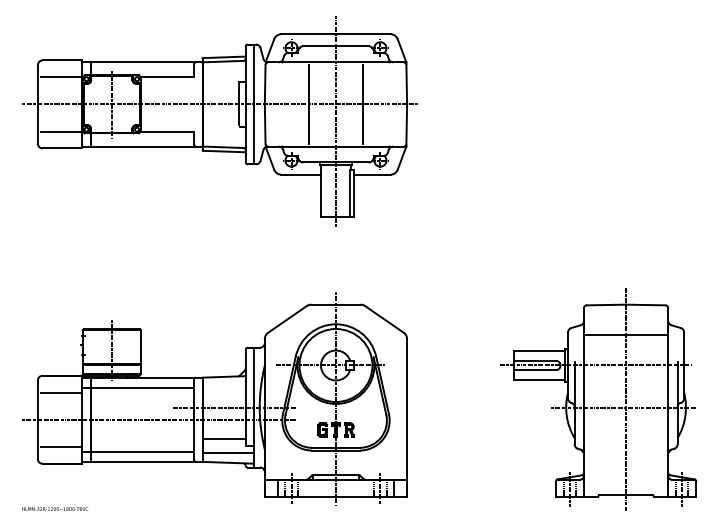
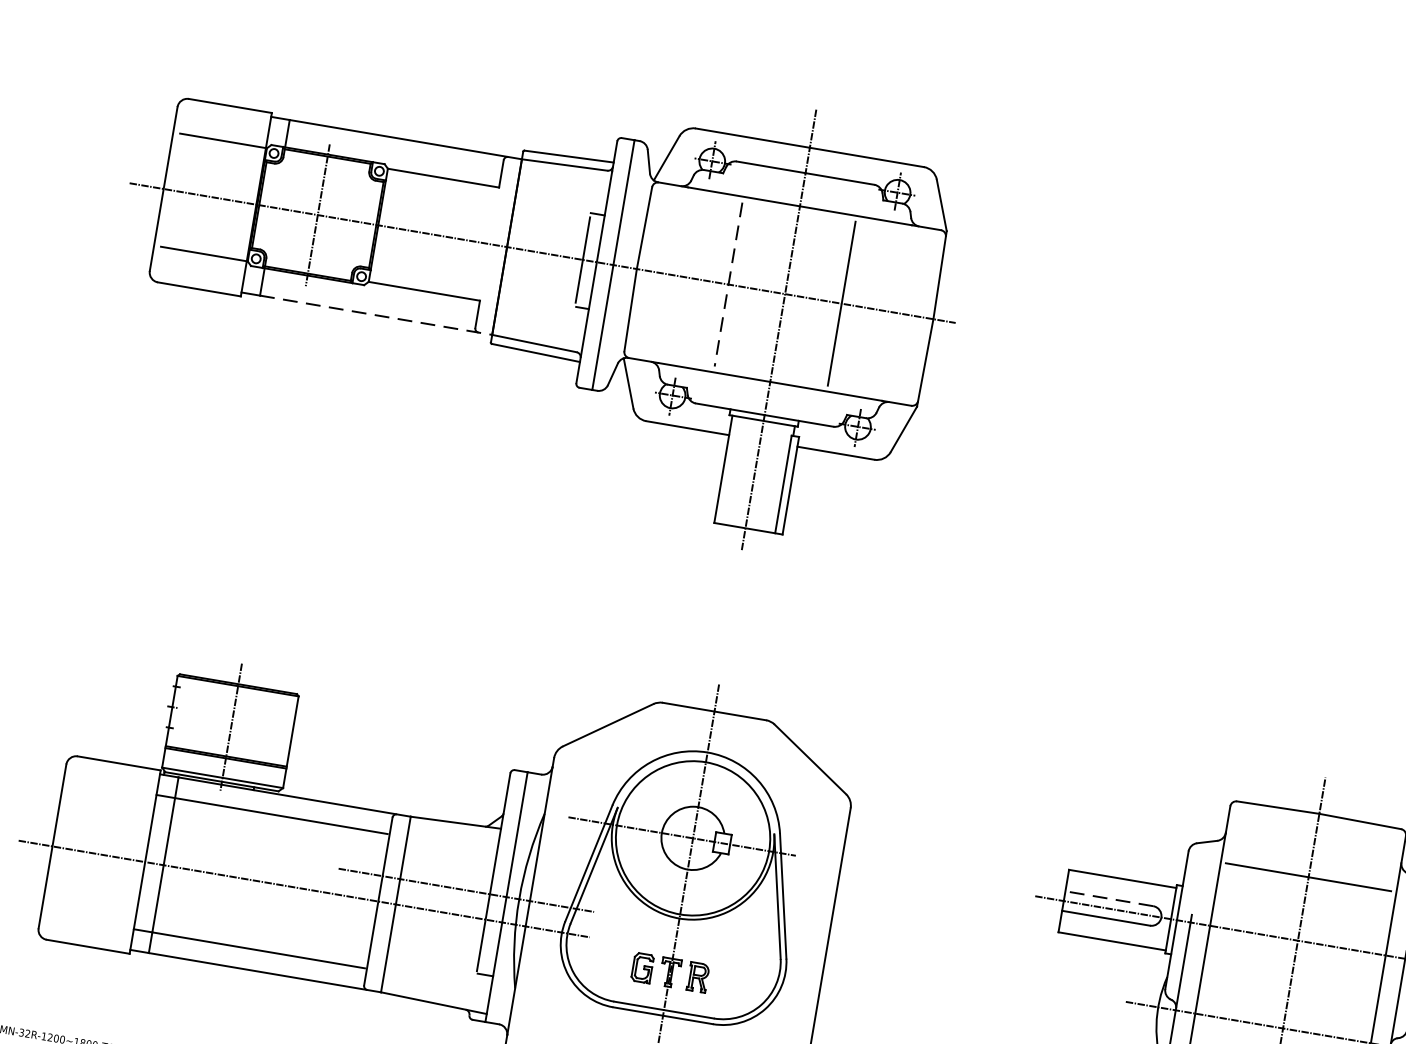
line: (308, 104) -> (727, 284), solid -> dashed
line: (146, 146) -> (375, 314), solid -> dashed
line: (534, 360) -> (1108, 897), solid -> dashed
line: (61, 392) -> (111, 797), removed
line: (222, 438) -> (430, 950), removed
line: (61, 446) -> (92, 910), removed
line: (227, 453) -> (435, 983), removed

